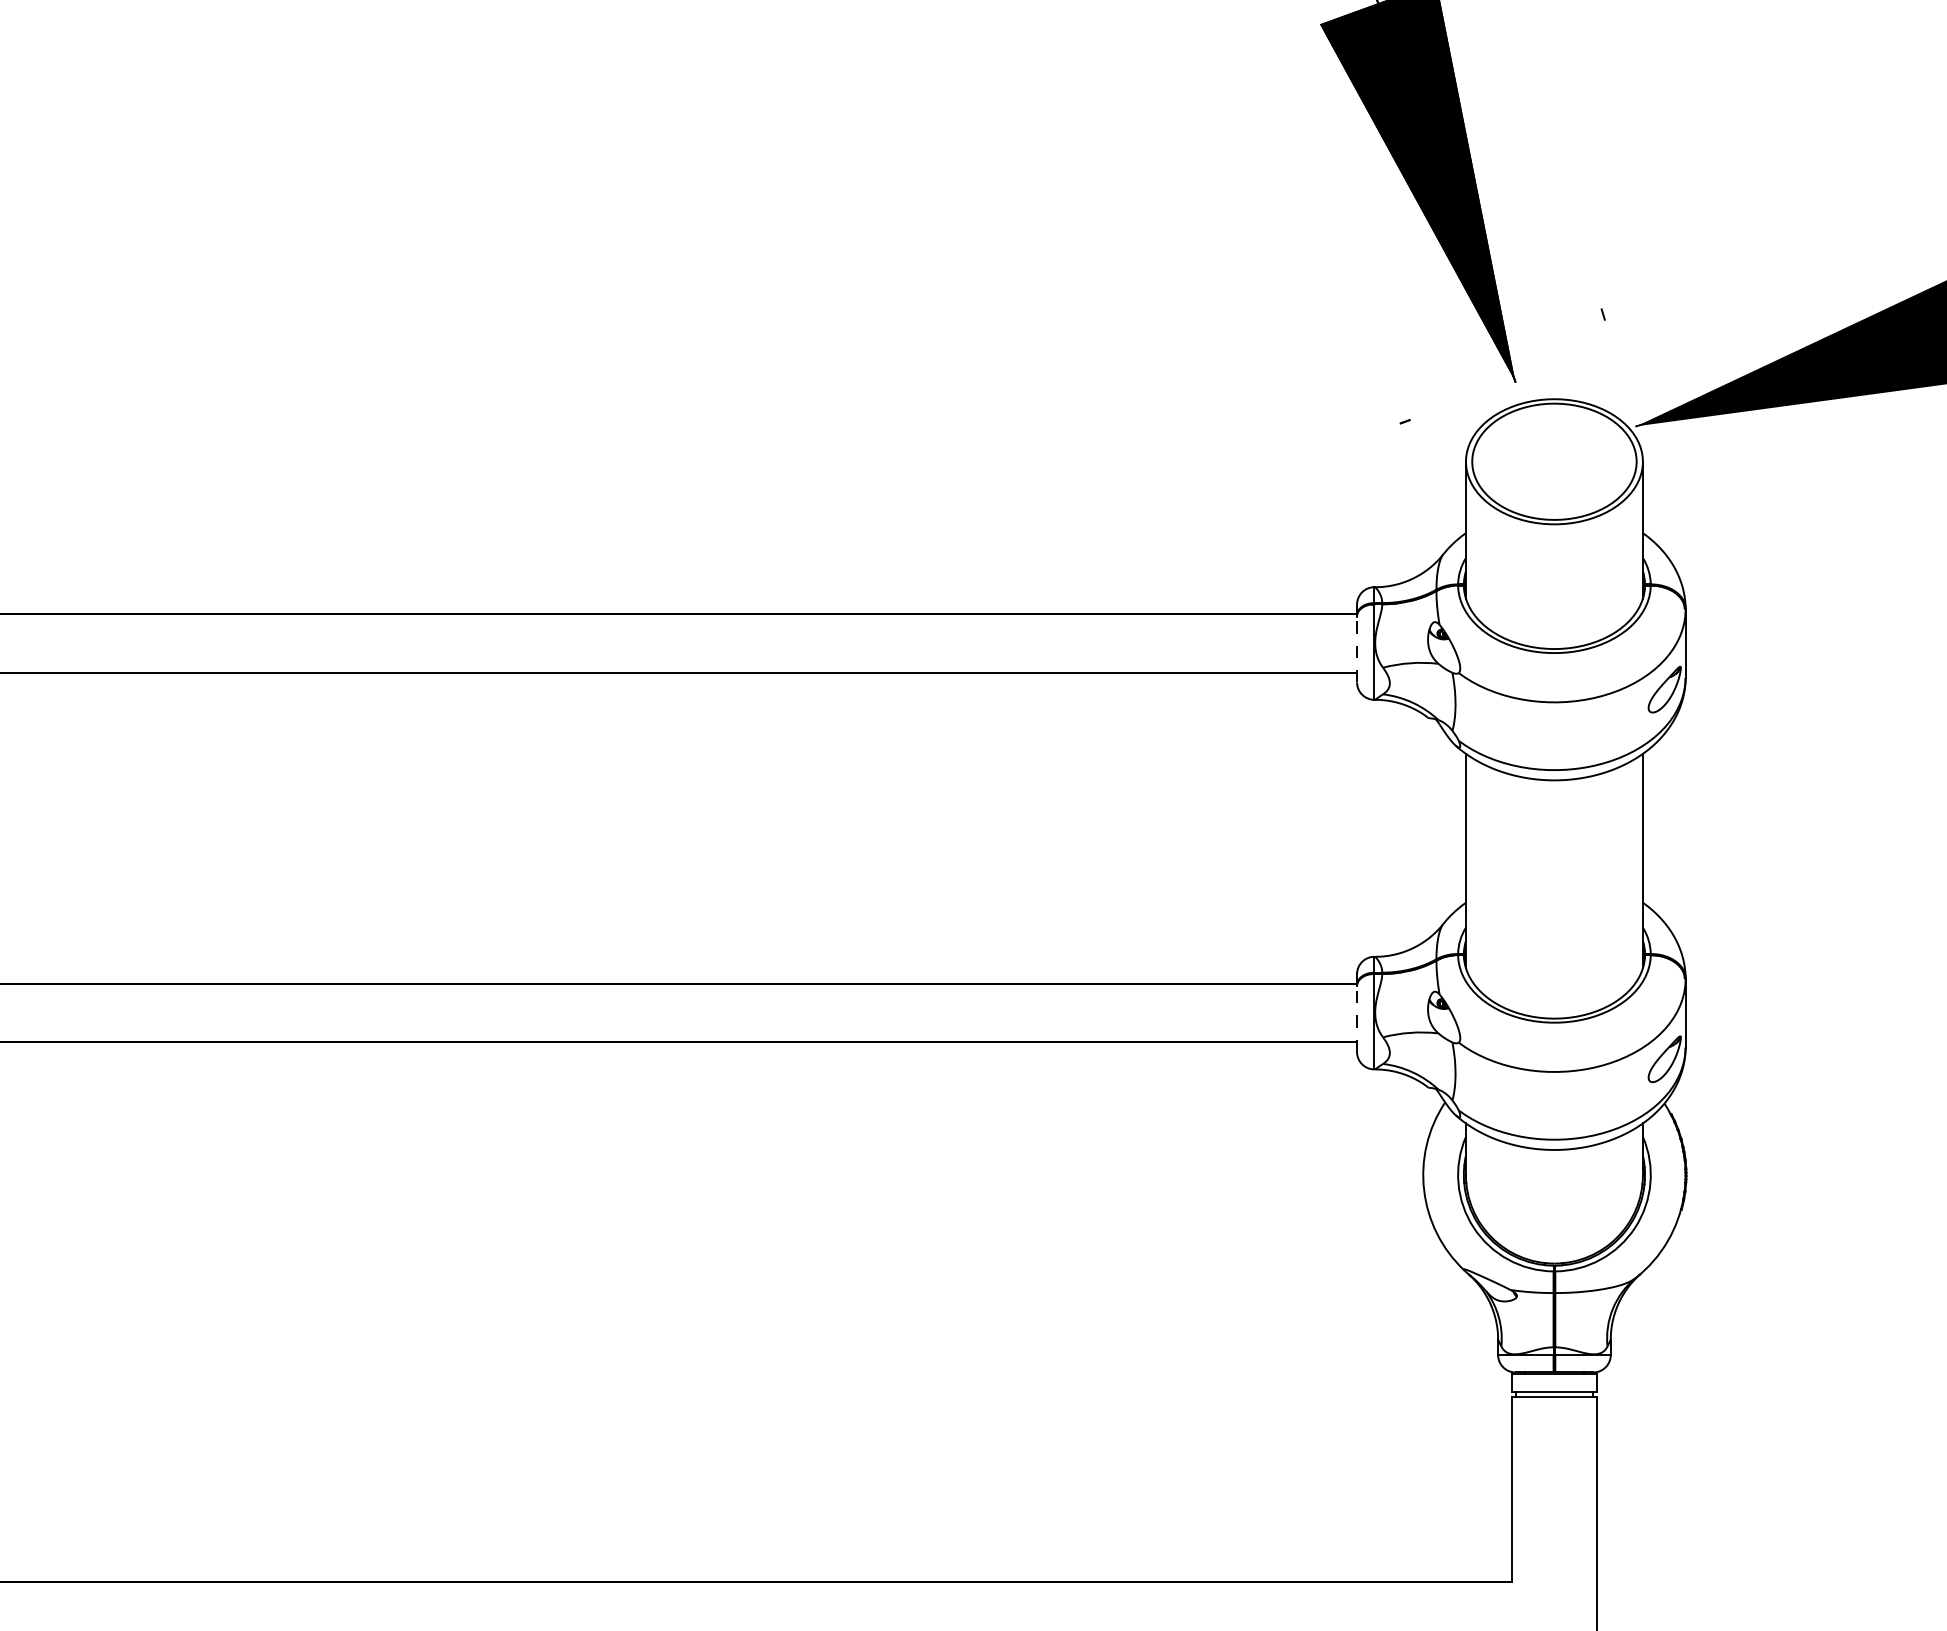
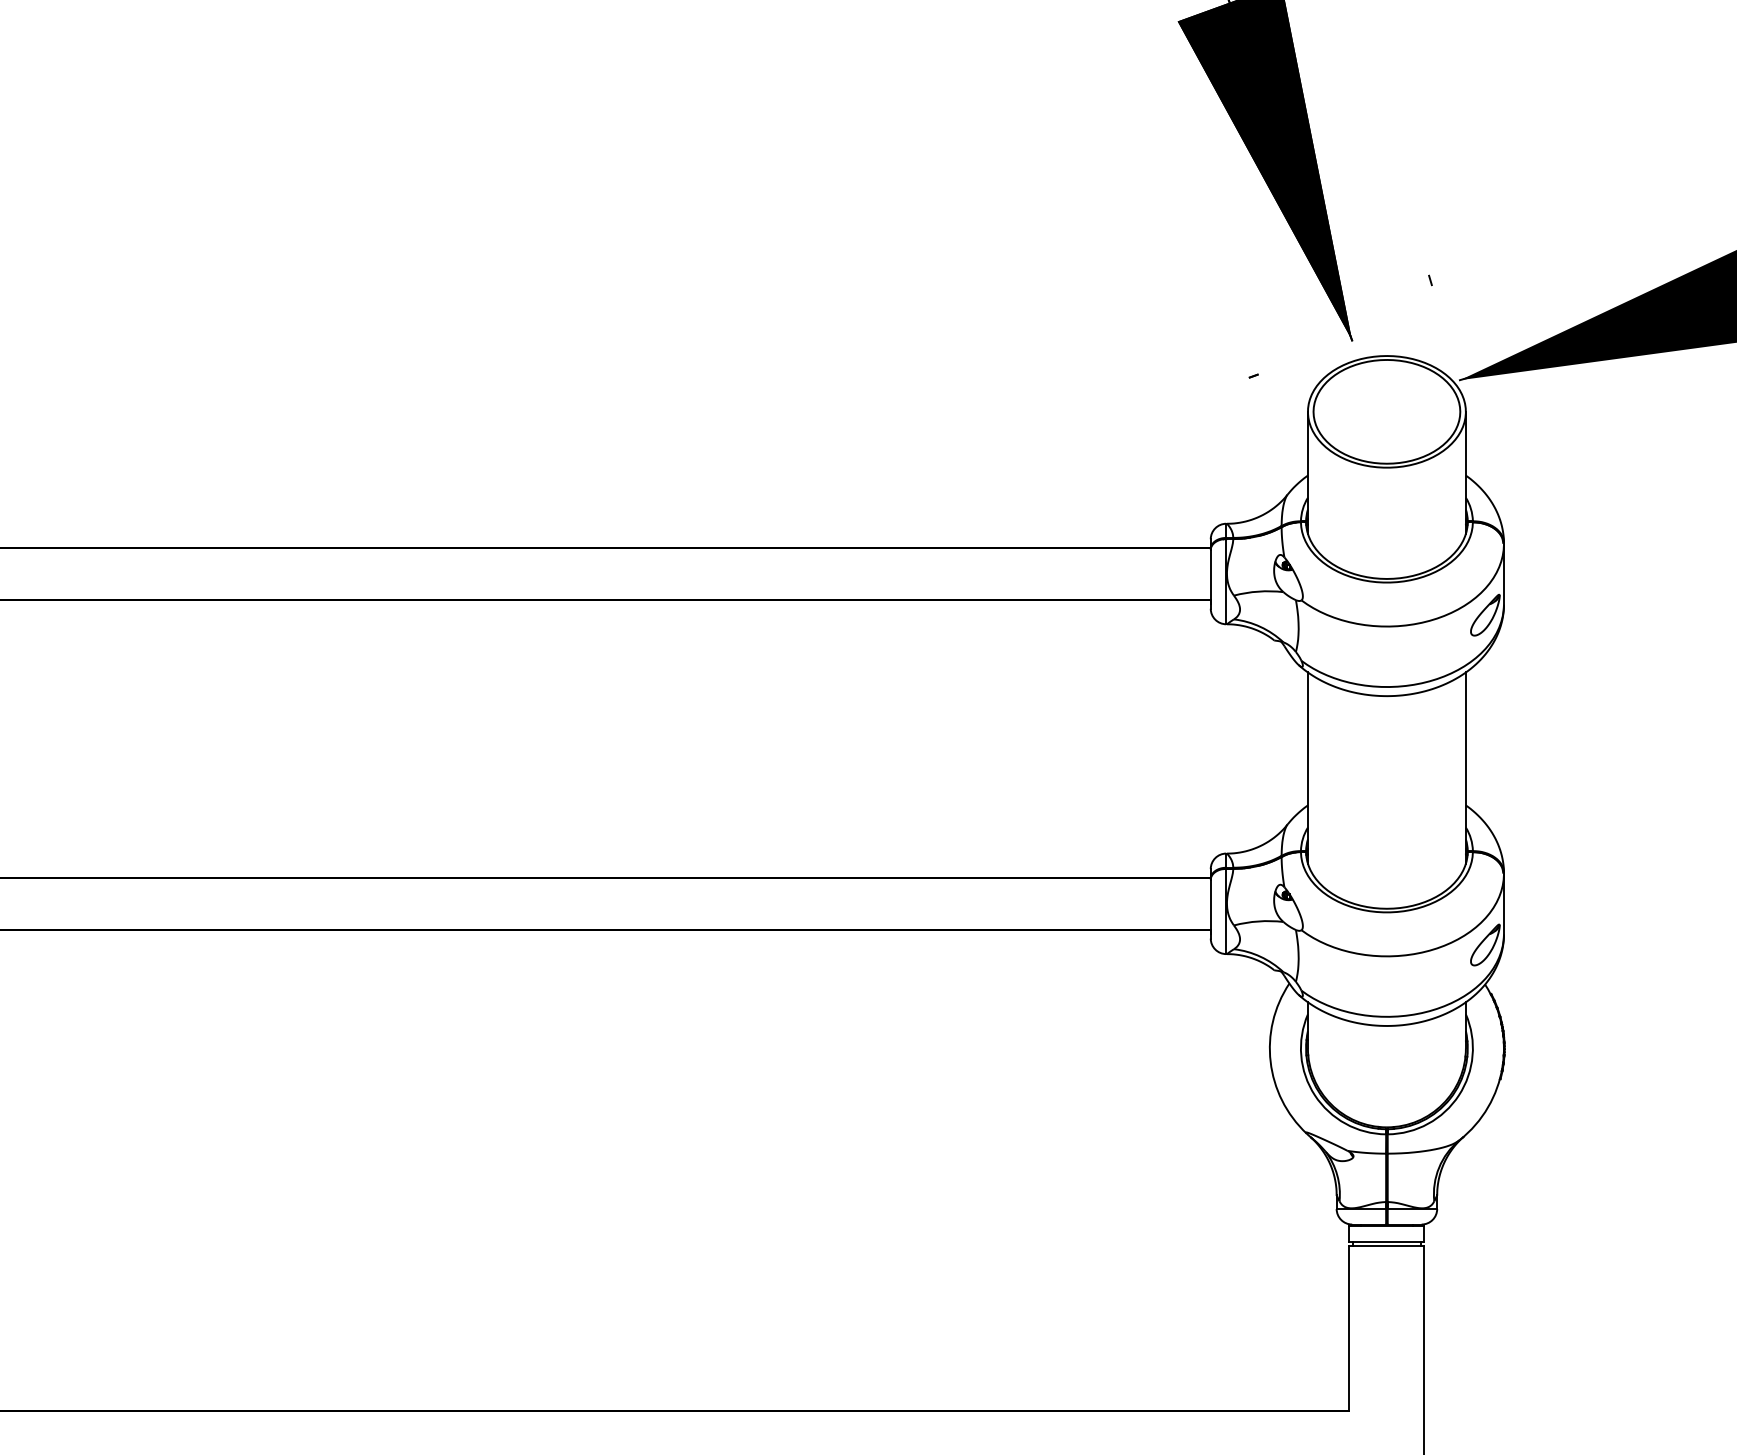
line: (1356, 648) -> (1210, 578), dashed -> solid
line: (1356, 1018) -> (1210, 908), dashed -> solid

